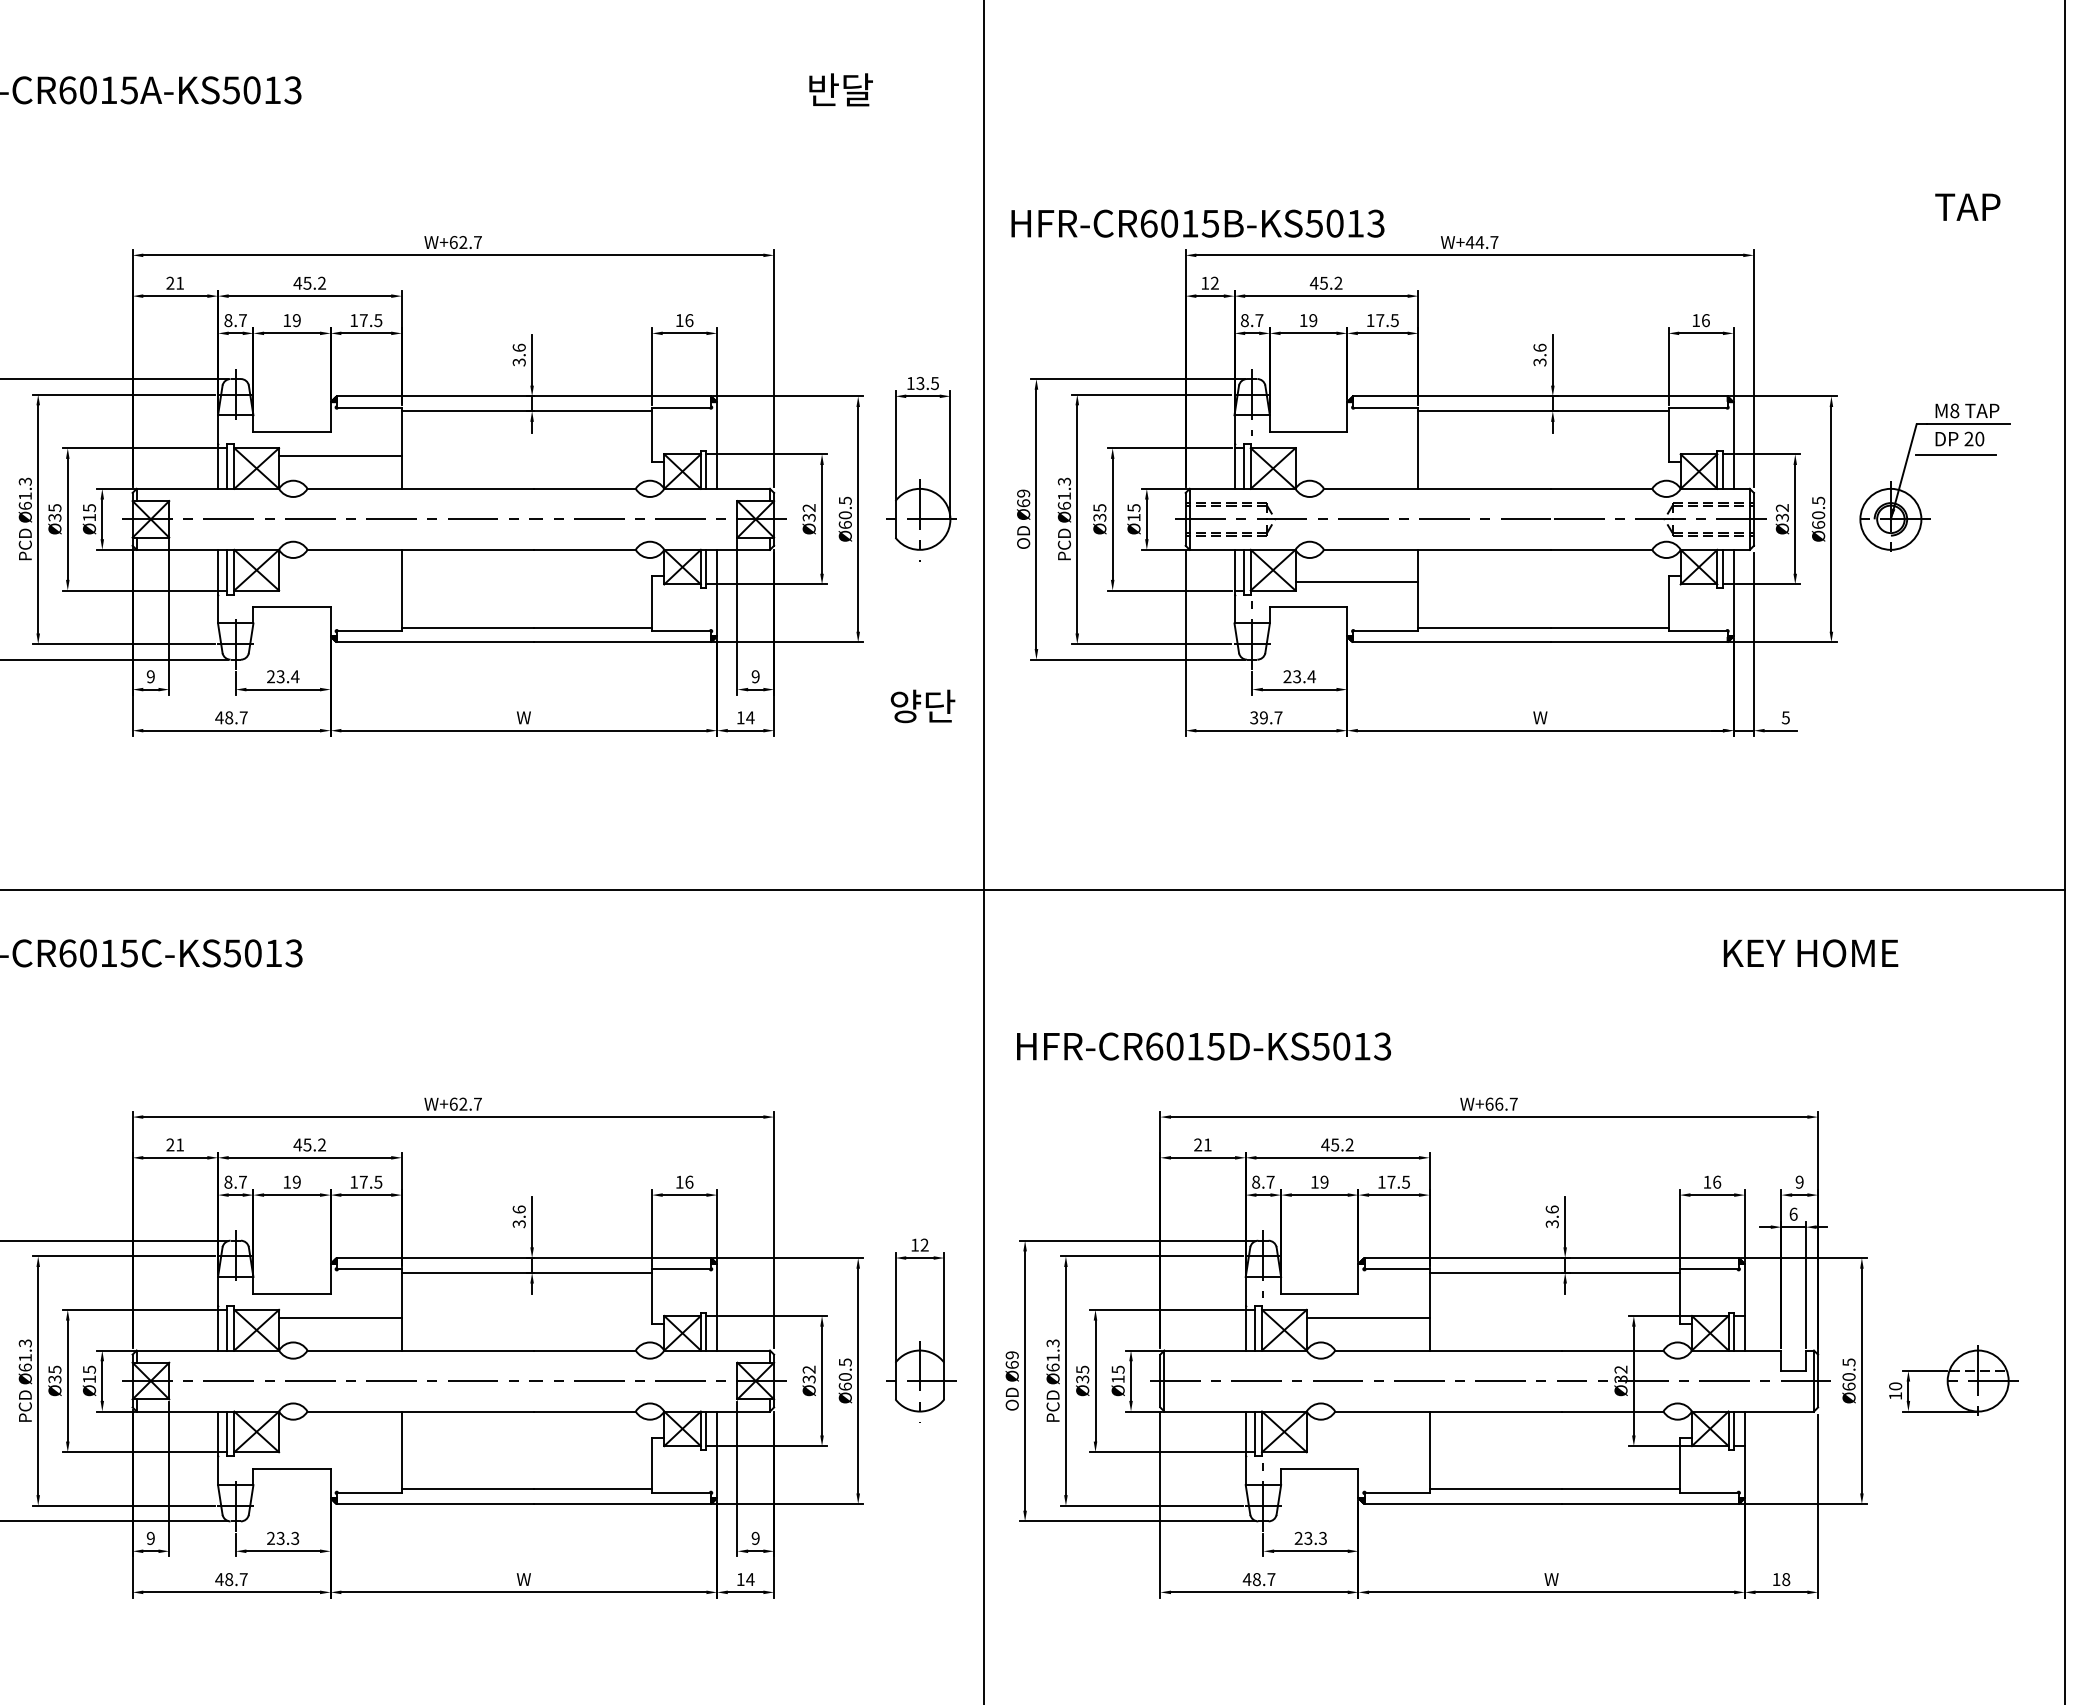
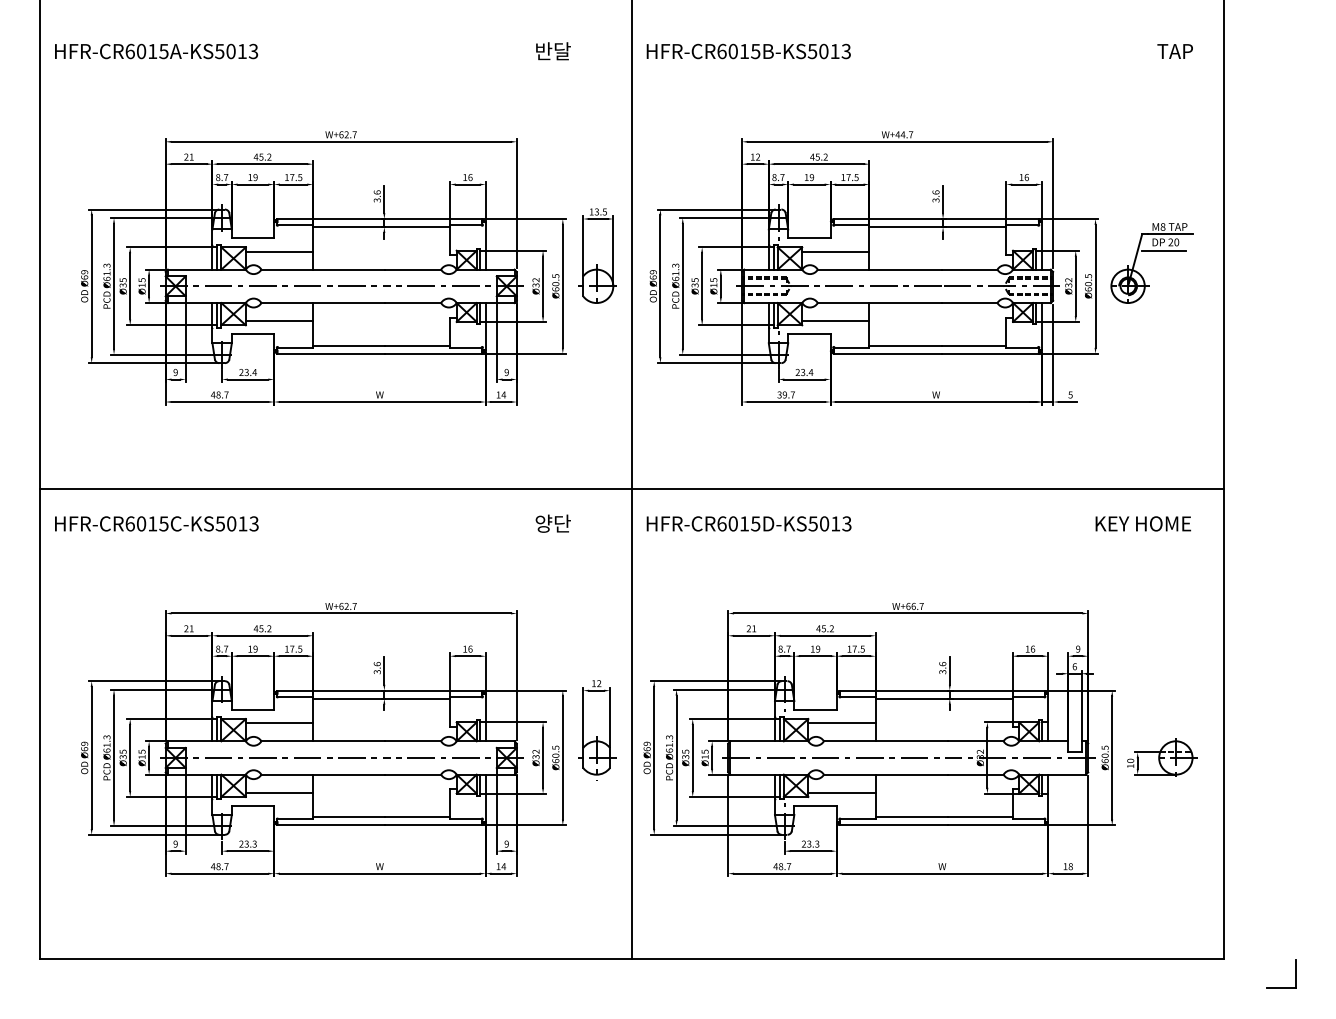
text: (1966, 207) -> (1174, 51), moved
text: (1197, 223) -> (748, 51), moved
line: (1356, 455) -> (835, 251), added
line: (340, 581) -> (279, 320), added
text: (921, 705) -> (552, 523), moved
text: (1809, 952) -> (1142, 523), moved
text: (1202, 1045) -> (748, 523), moved
line: (340, 1444) -> (279, 792), added
line: (1367, 1444) -> (841, 792), added

